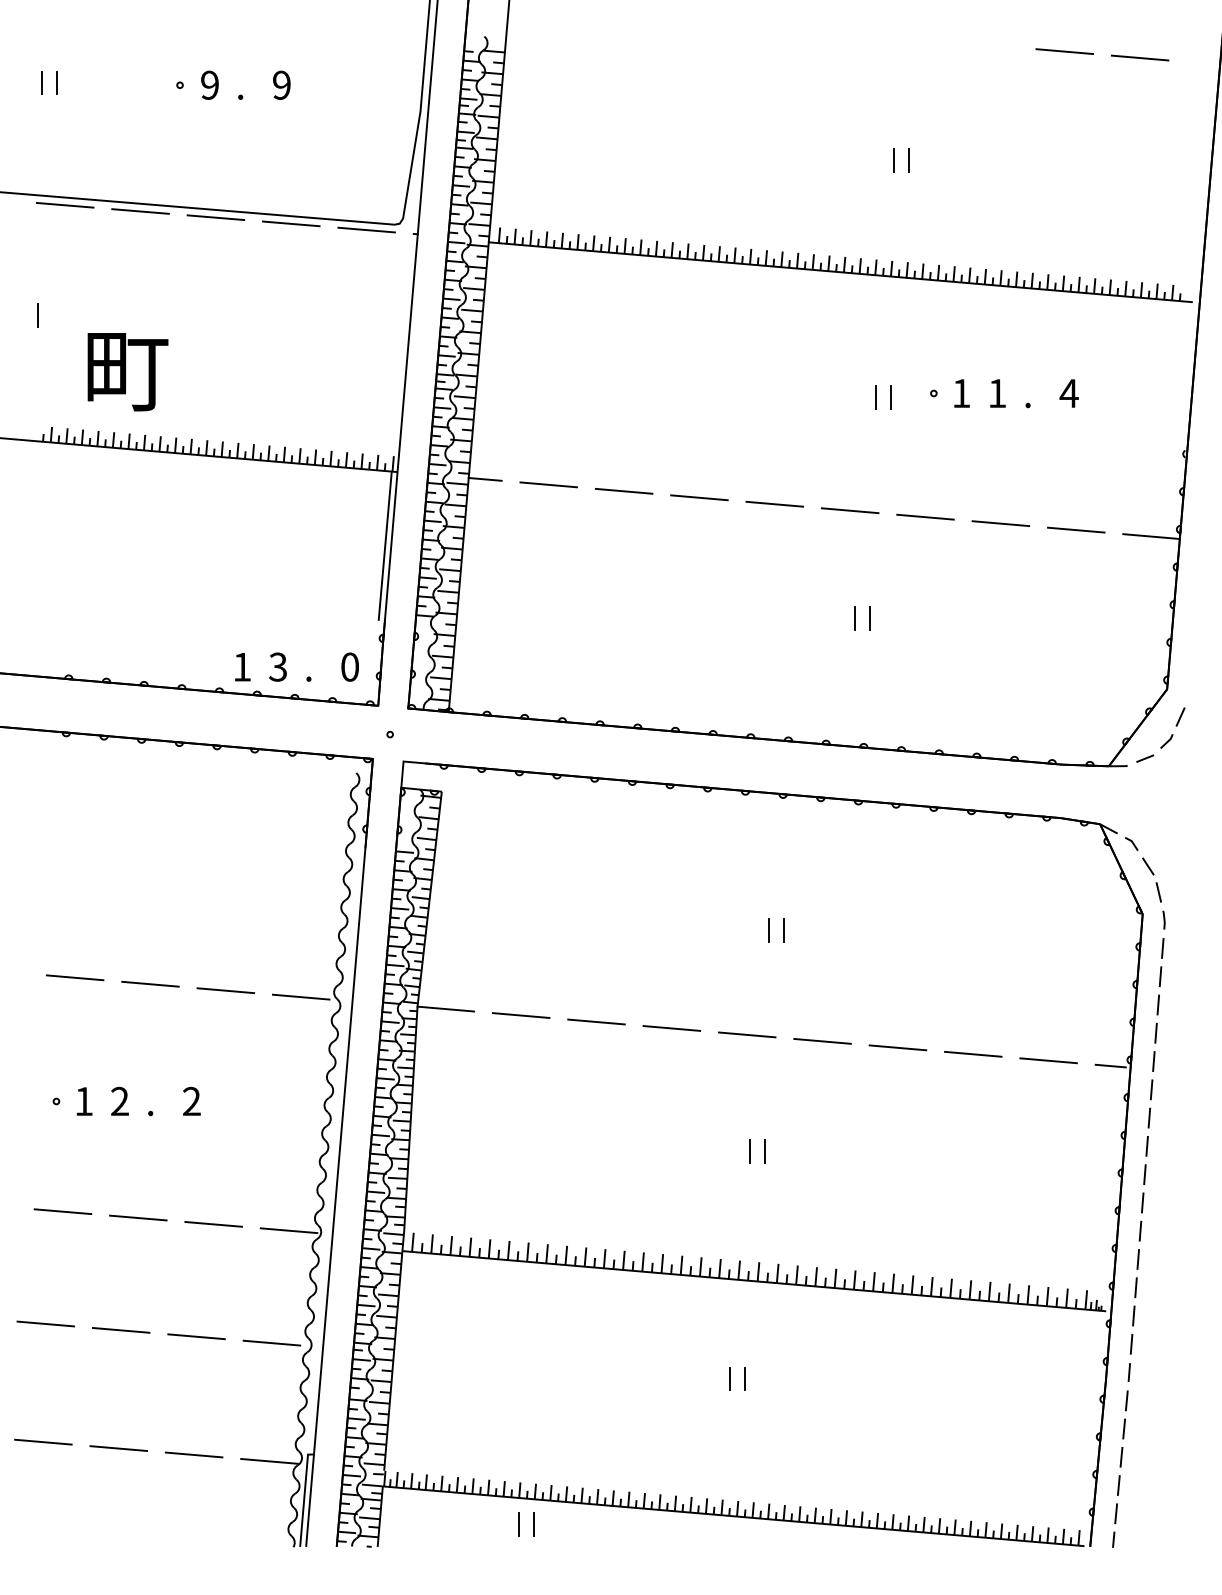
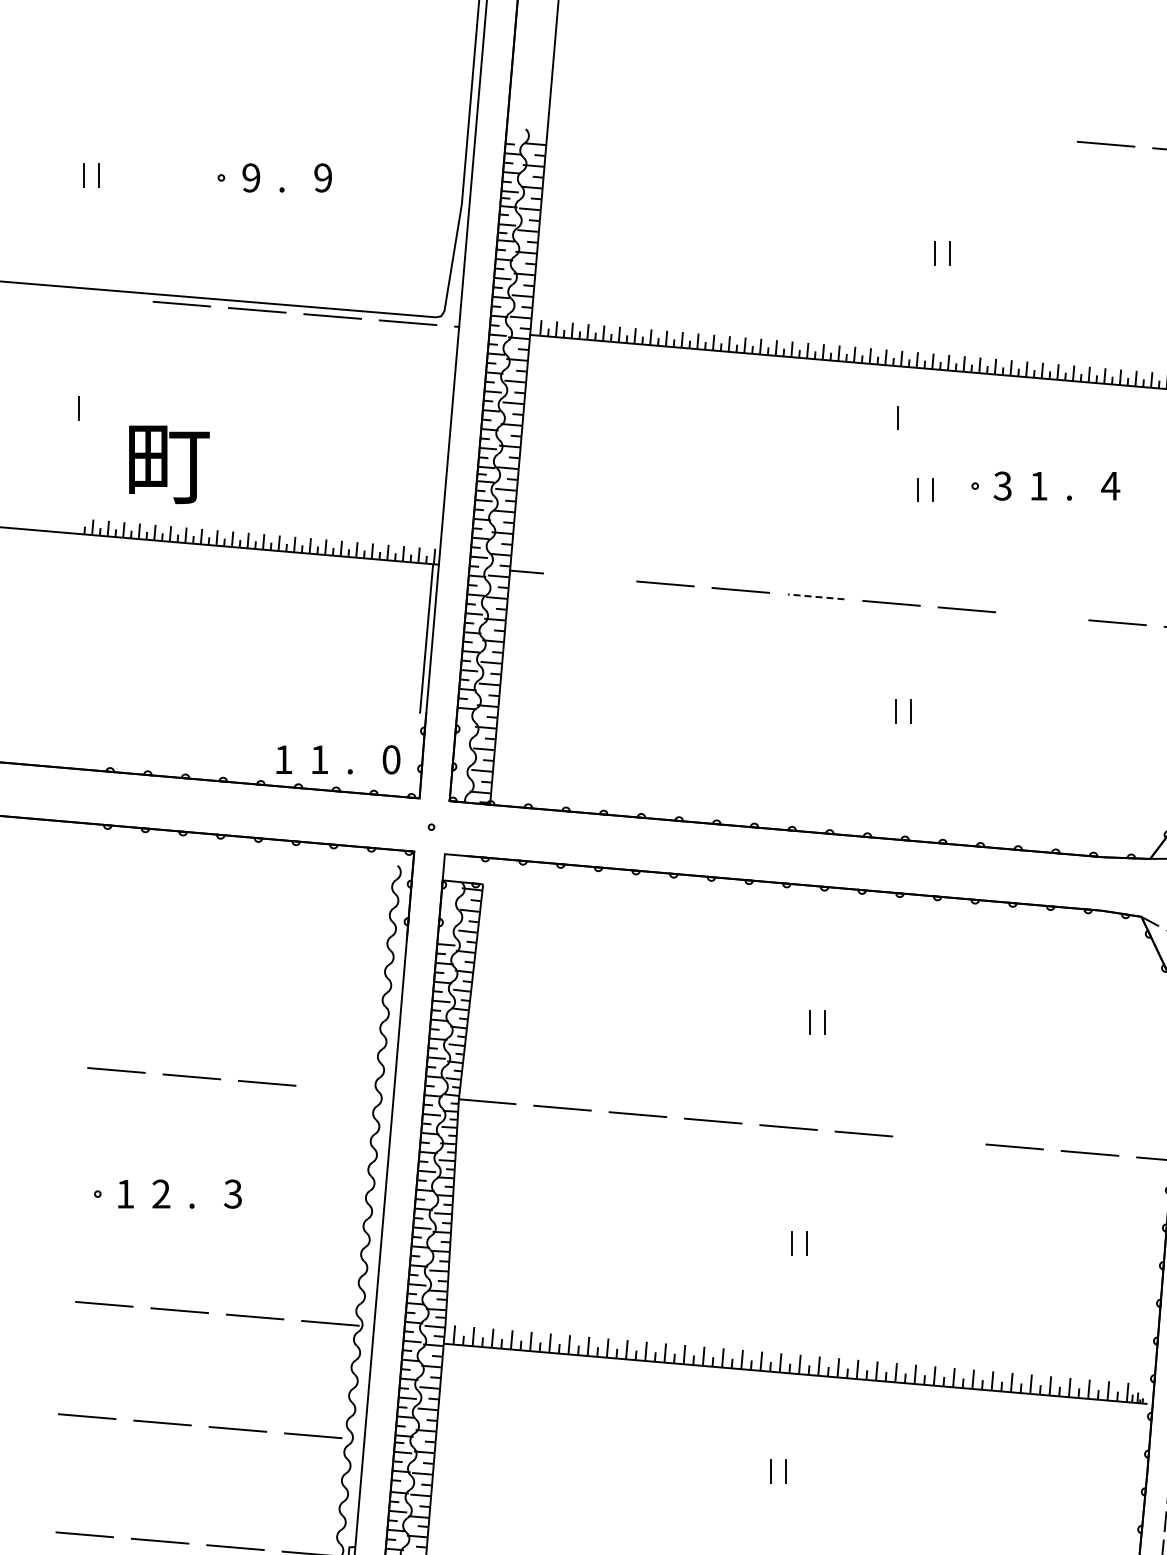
line: (64, 204) -> (105, 297), removed
line: (855, 325) -> (896, 418), added
text: (961, 393) -> (1002, 486), 1 -> 3
line: (548, 484) -> (589, 577), removed
line: (774, 504) -> (815, 597), solid -> dashed
line: (1000, 523) -> (1041, 616), removed
text: (277, 666) -> (318, 759), 3 -> 1
line: (300, 996) -> (341, 1089), removed
line: (897, 1047) -> (938, 1140), removed
text: (191, 1101) -> (232, 1194), 2 -> 3

